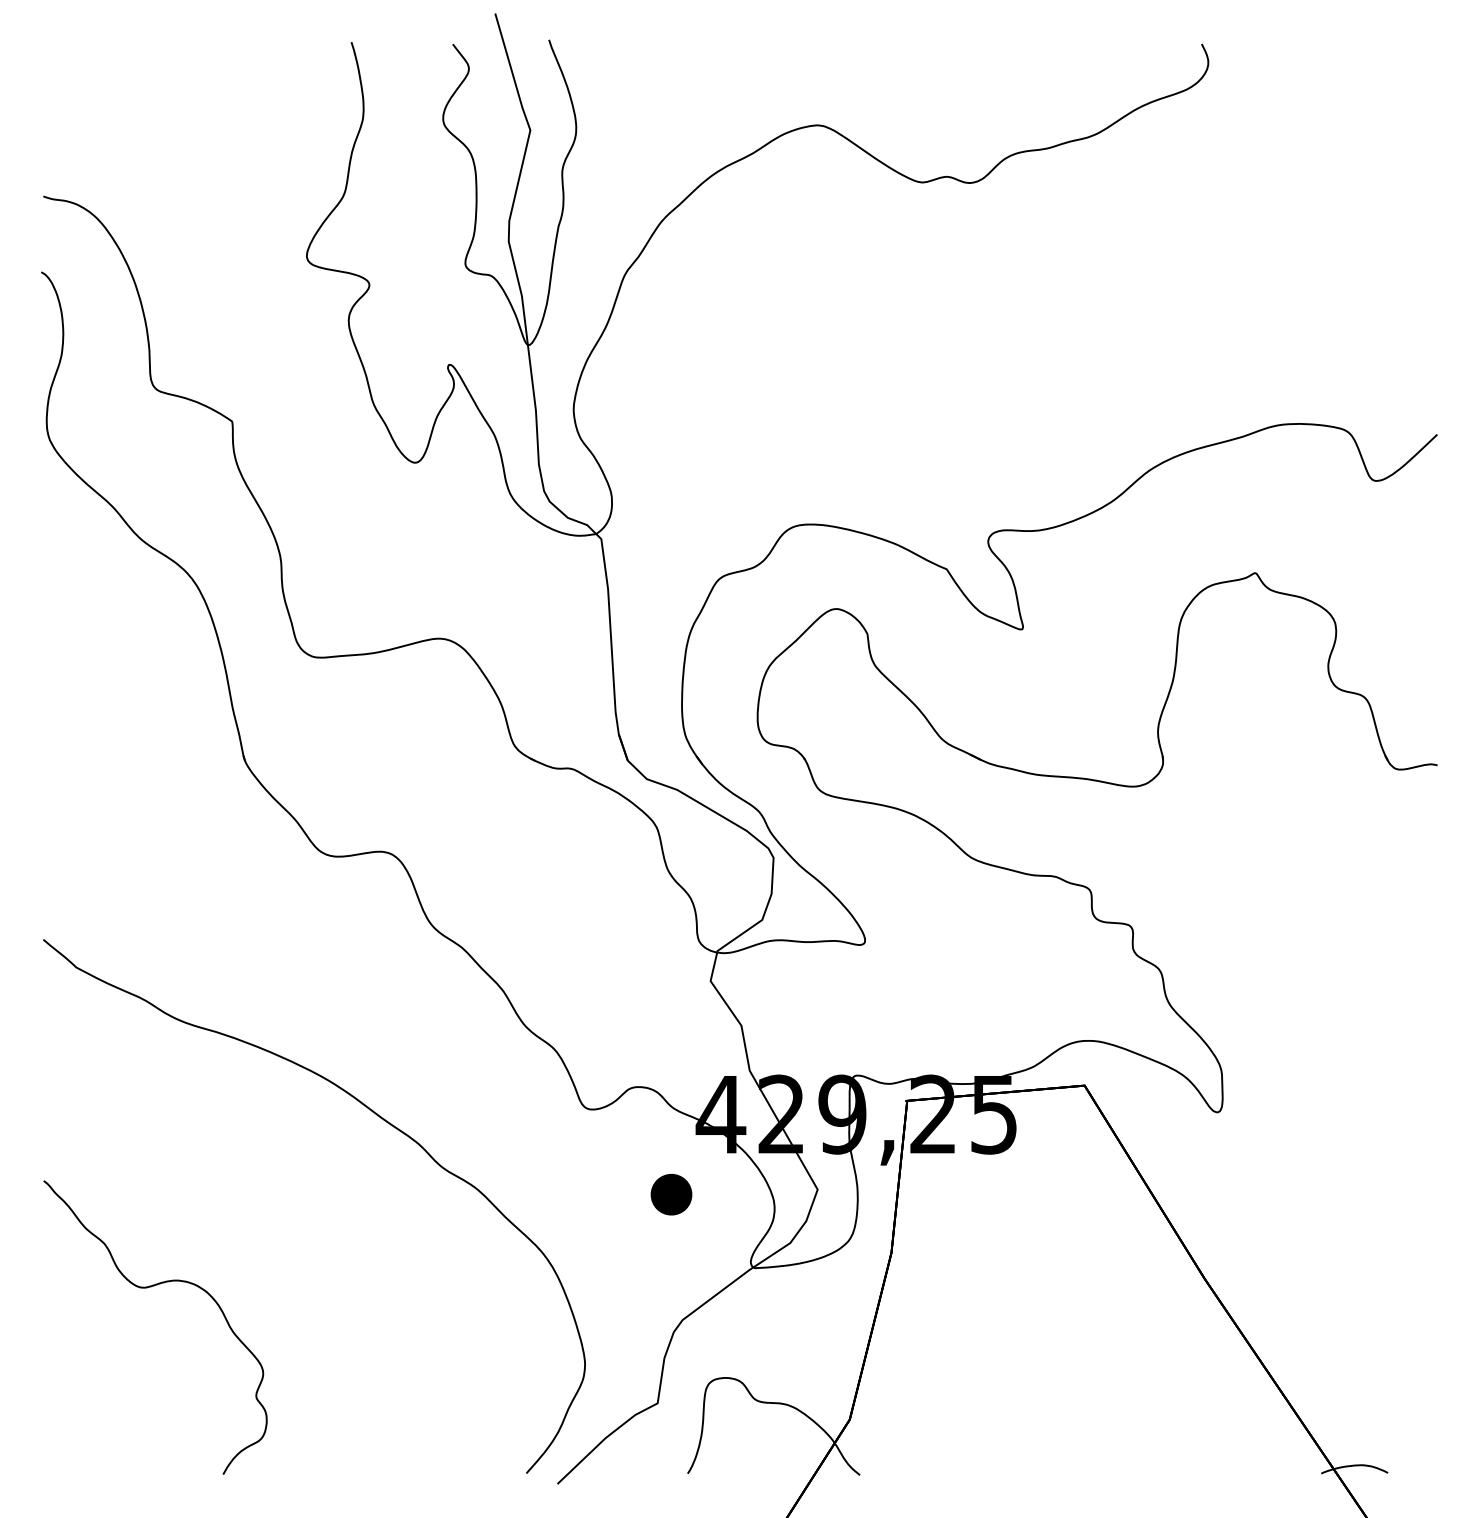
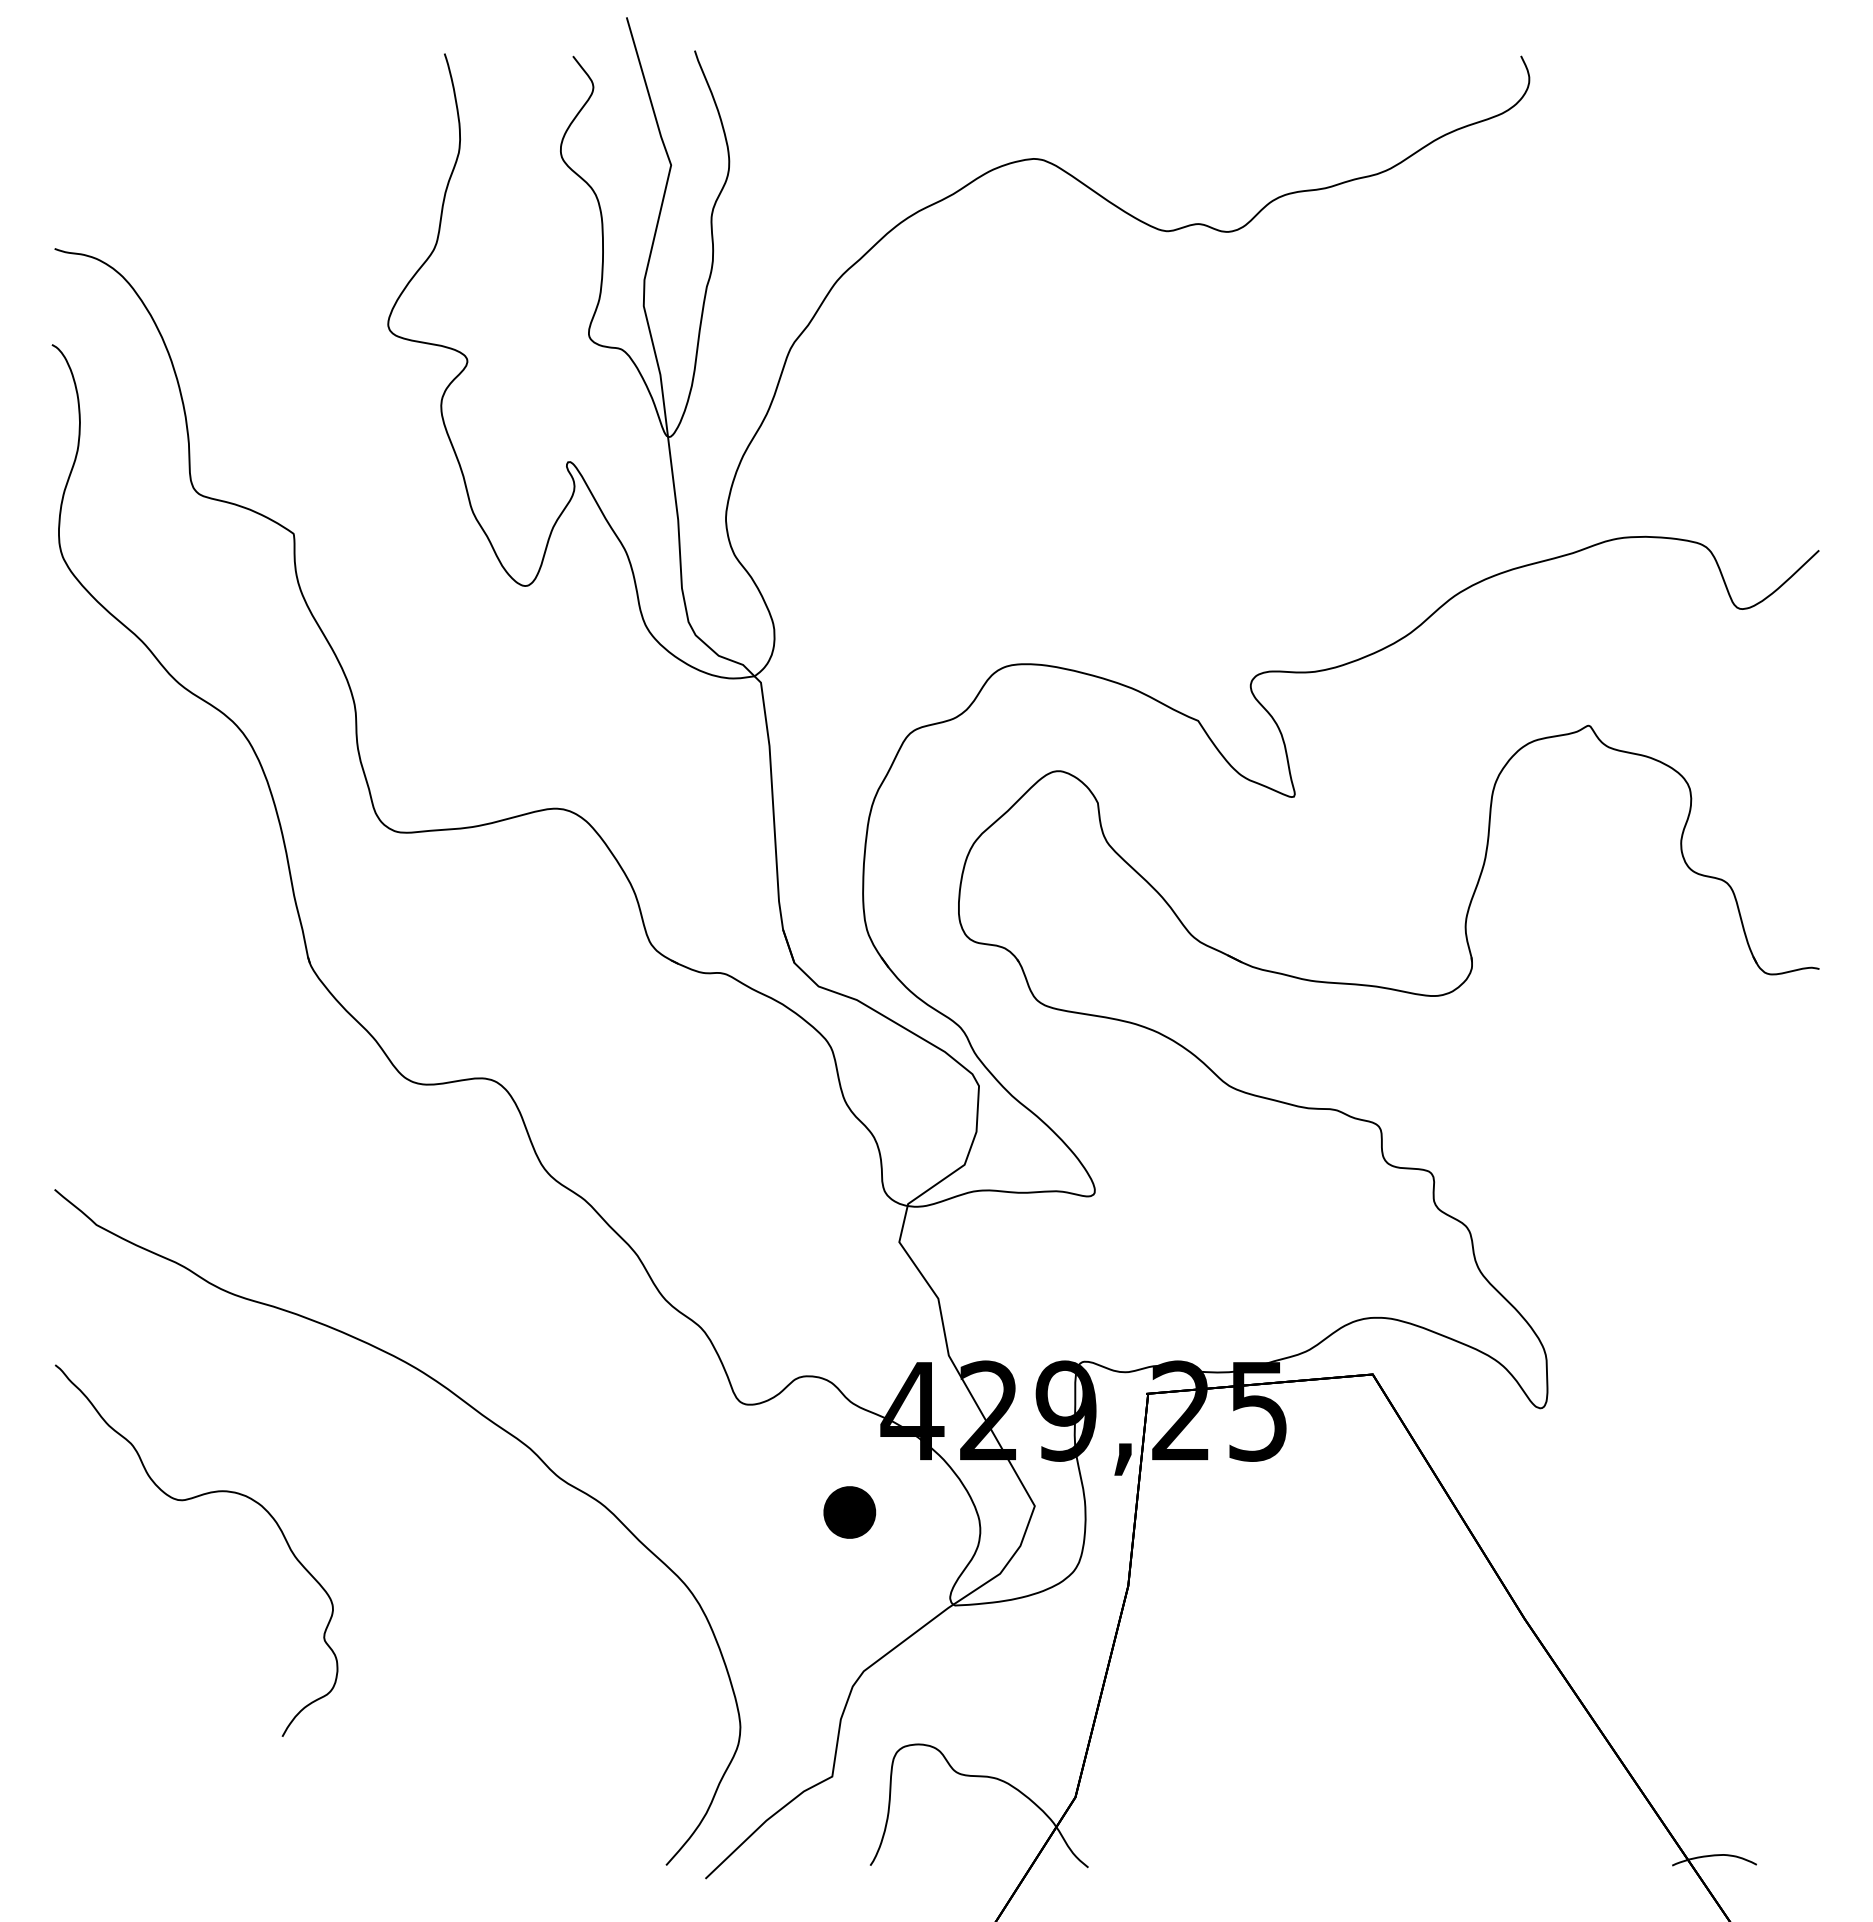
part: (149, 1287) -> (188, 1500), moved

